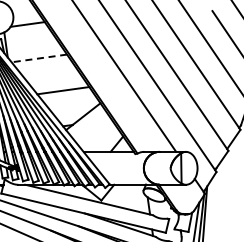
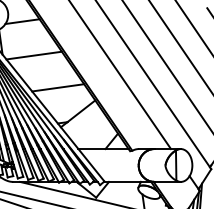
line: (39, 58) -> (34, 55), dashed -> solid

